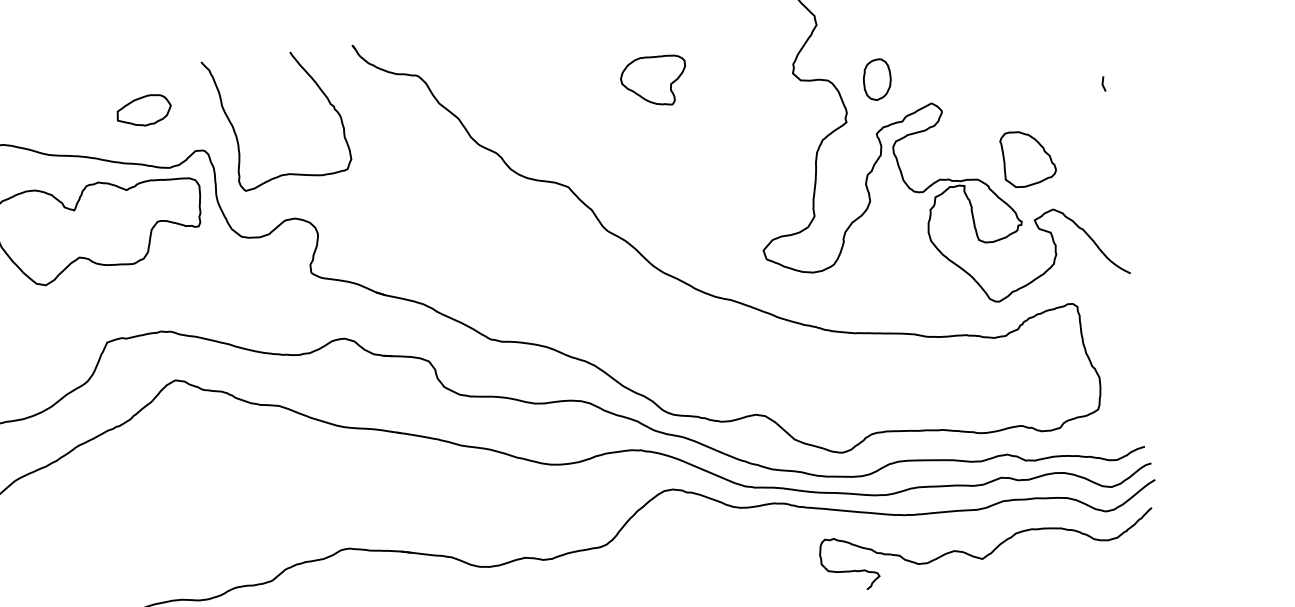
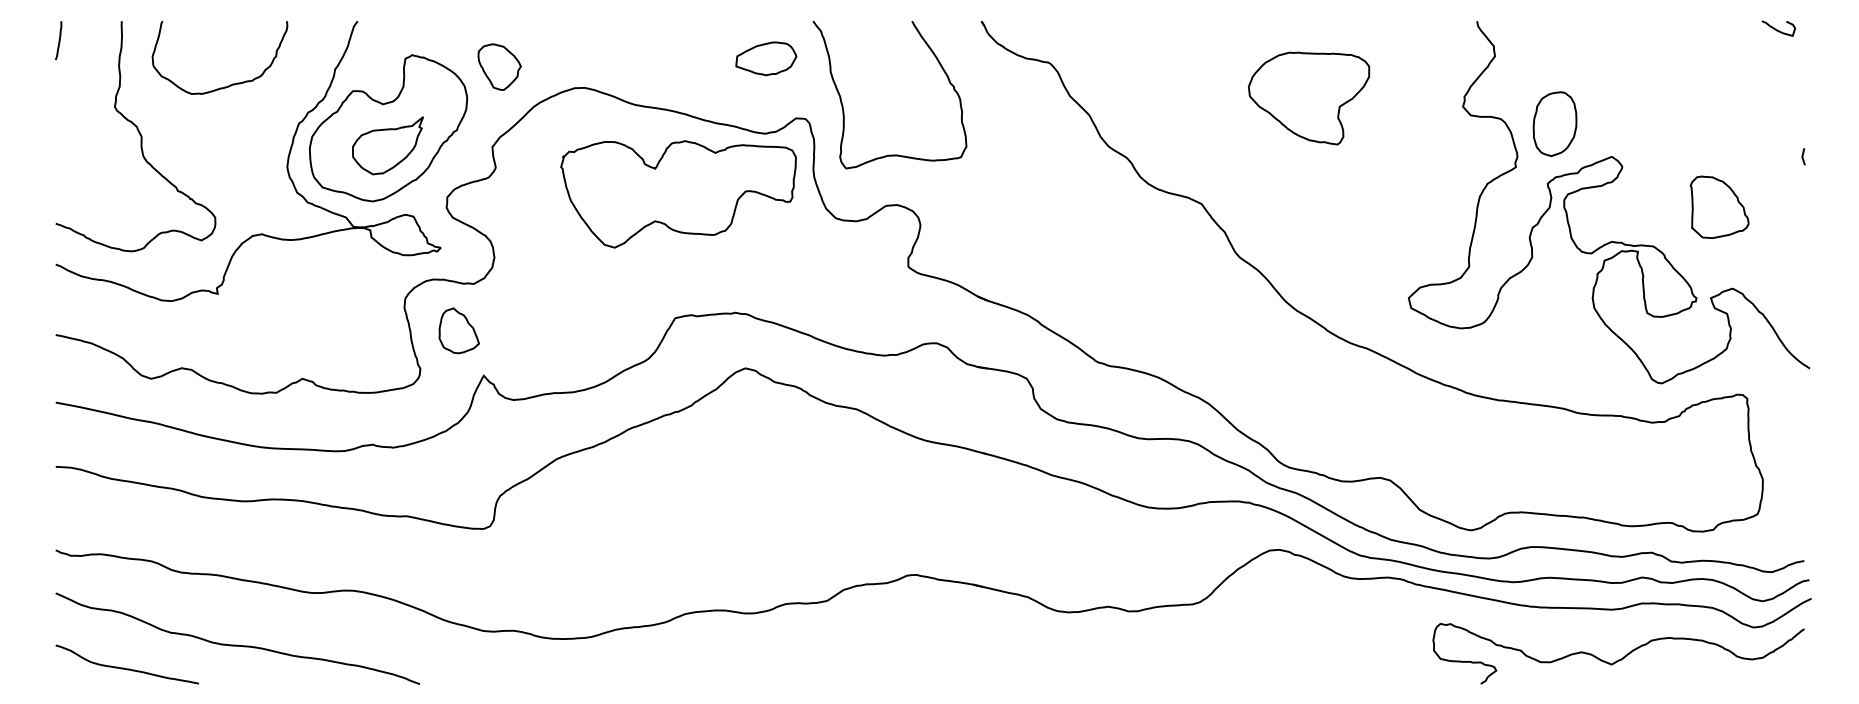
part: (876, 79) -> (1554, 123), size x1.43
part: (654, 81) -> (1309, 98), size x1.67
part: (144, 110) -> (766, 58), moved
part: (1028, 157) -> (1719, 206), moved

